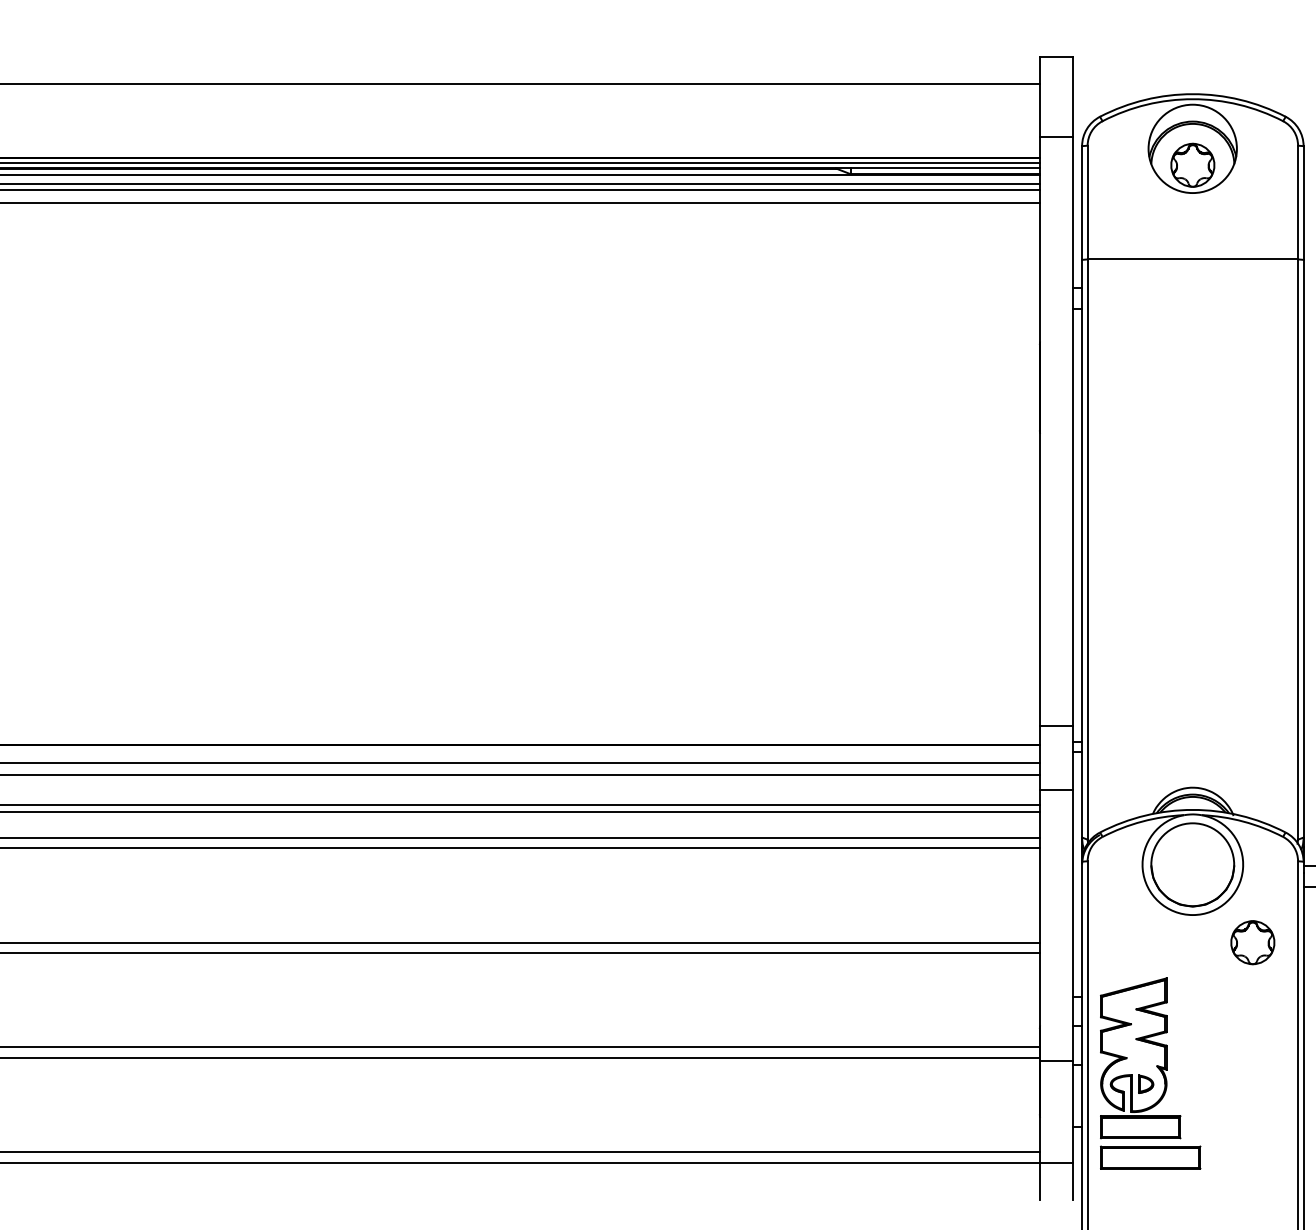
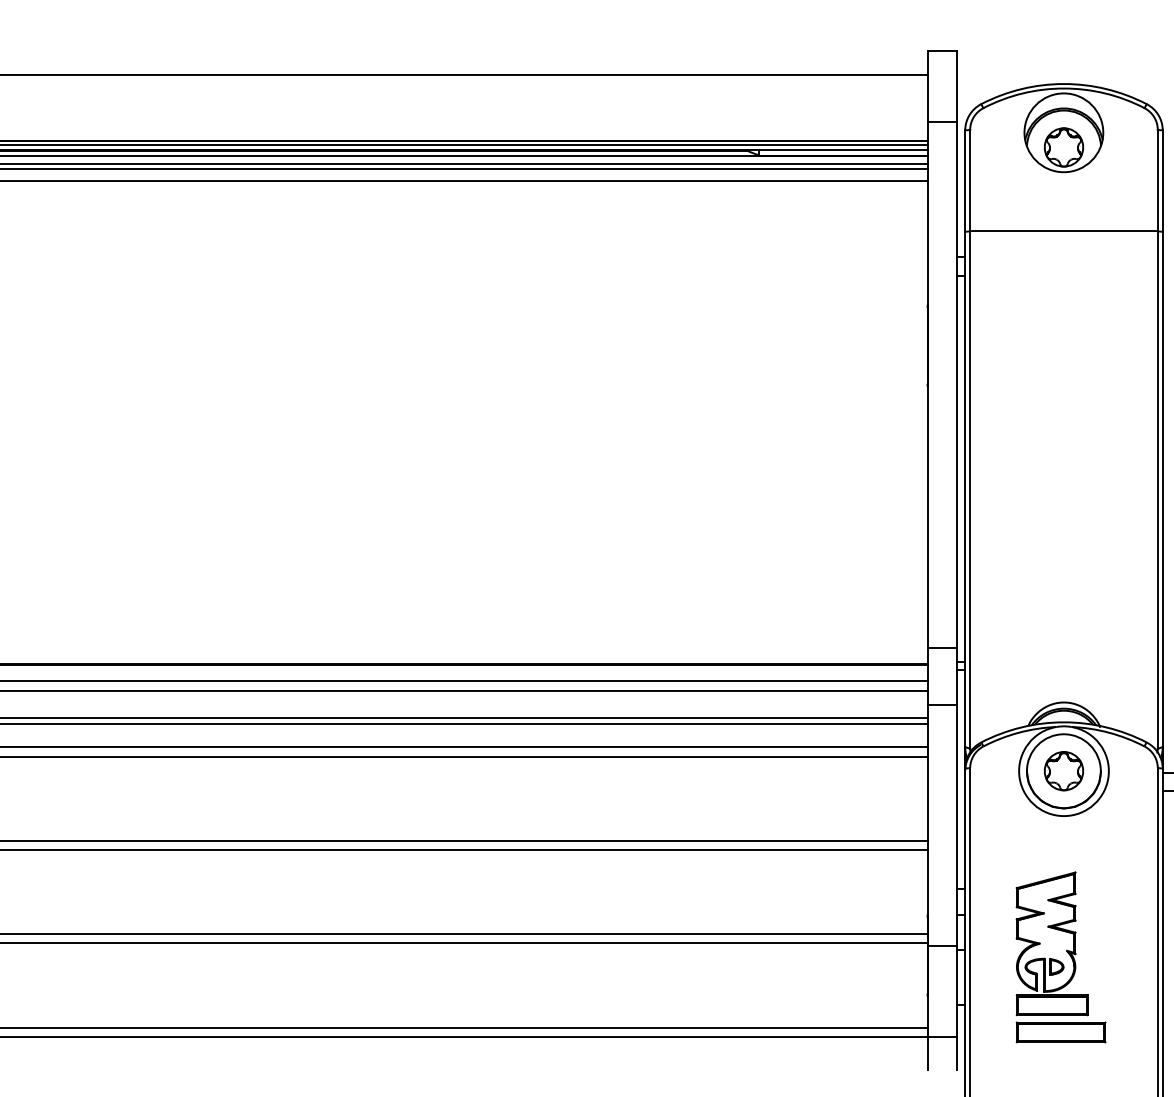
part: (1252, 942) -> (1063, 771), moved
part: (1150, 1073) -> (1060, 957), moved

